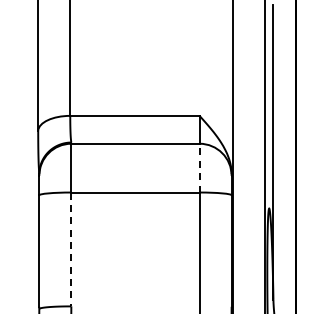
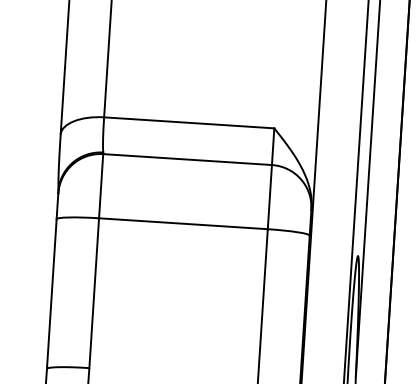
line: (199, 167) -> (269, 196), dashed -> solid
line: (71, 249) -> (94, 293), dashed -> solid

